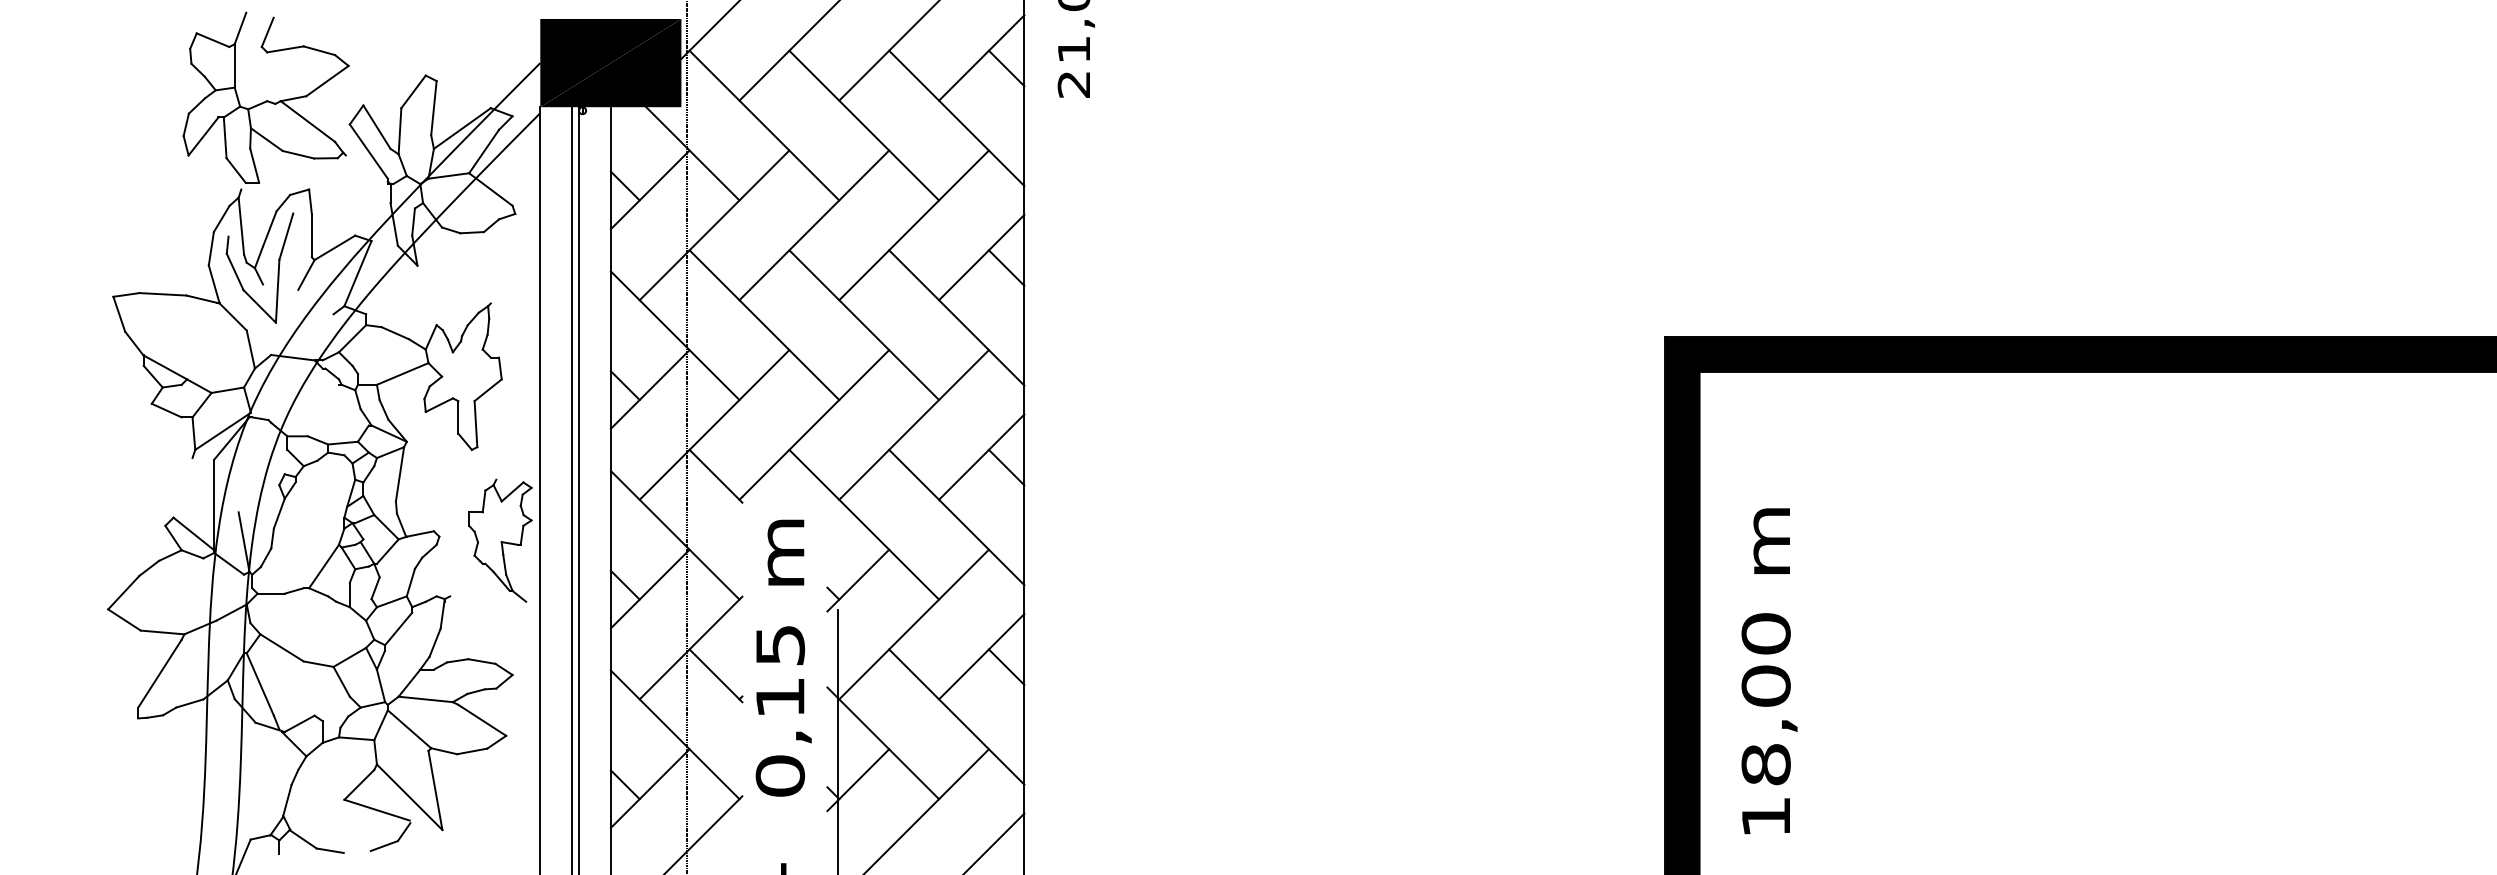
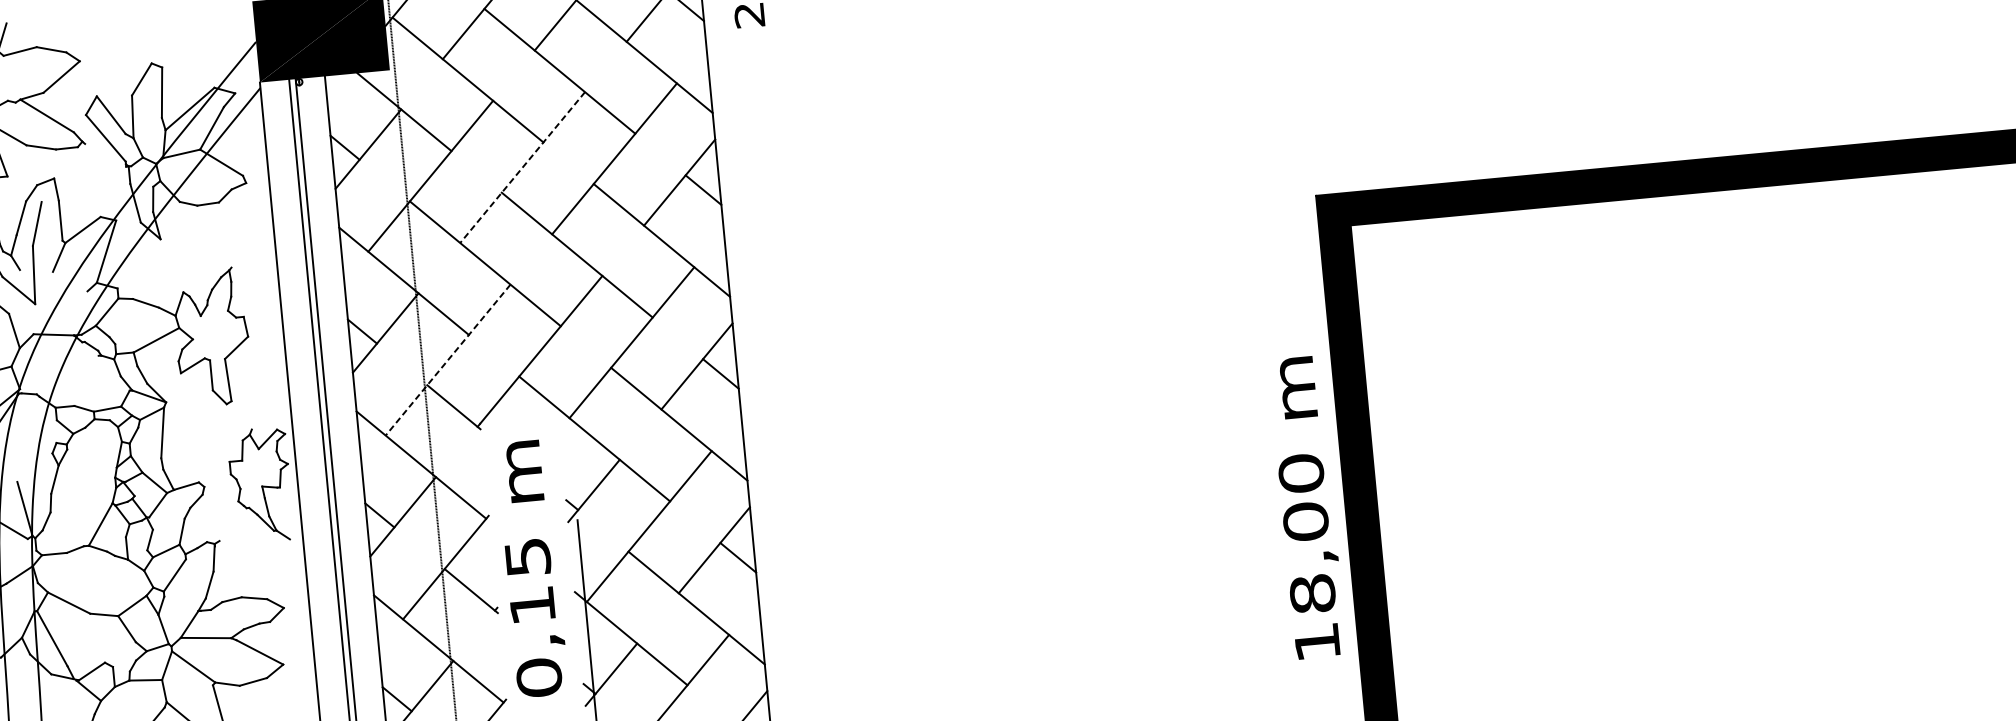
line: (814, 225) -> (522, 167), solid -> dashed
line: (714, 424) -> (448, 359), solid -> dashed
text: (1769, 671) -> (1307, 507), moved

